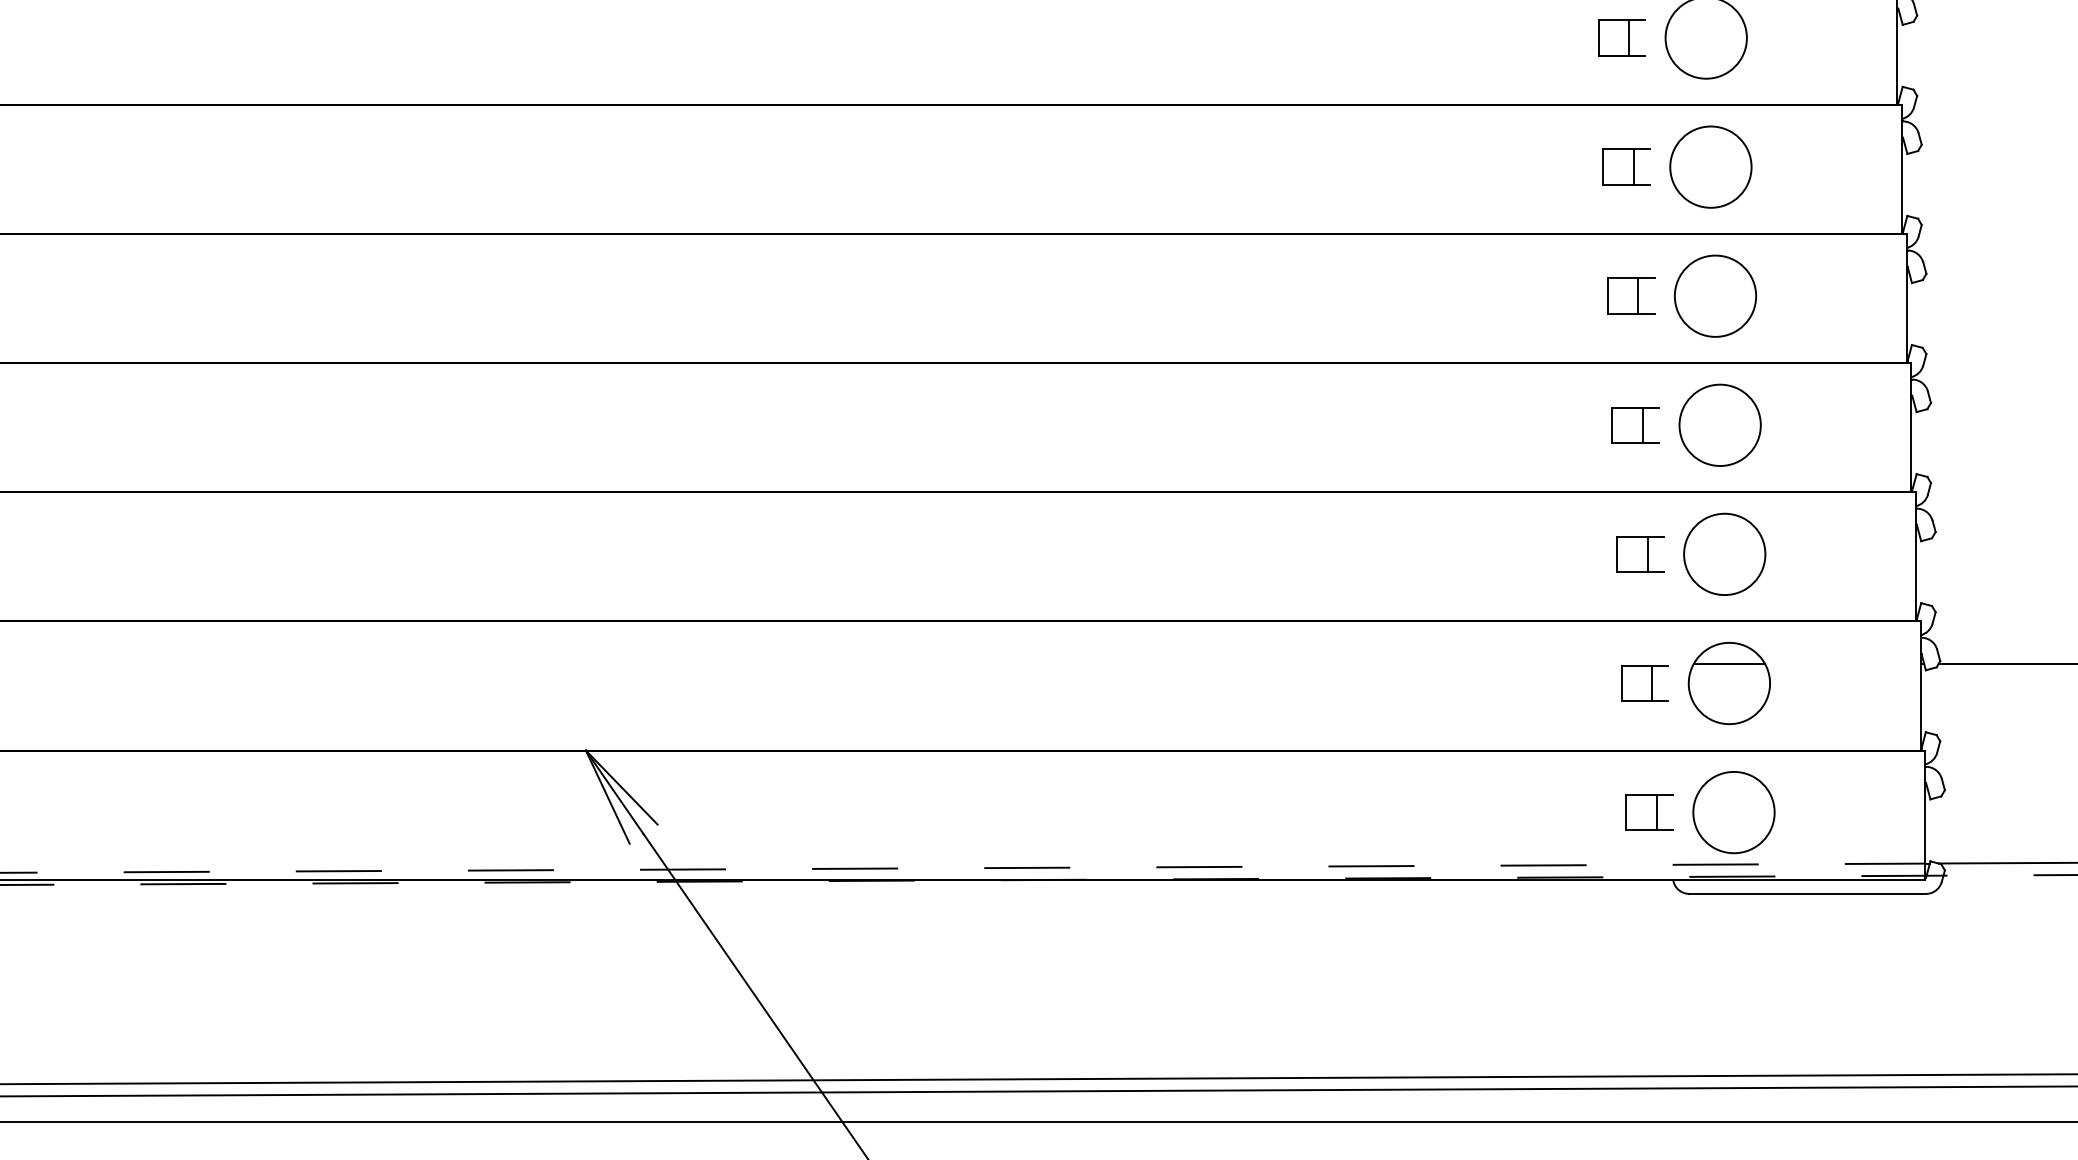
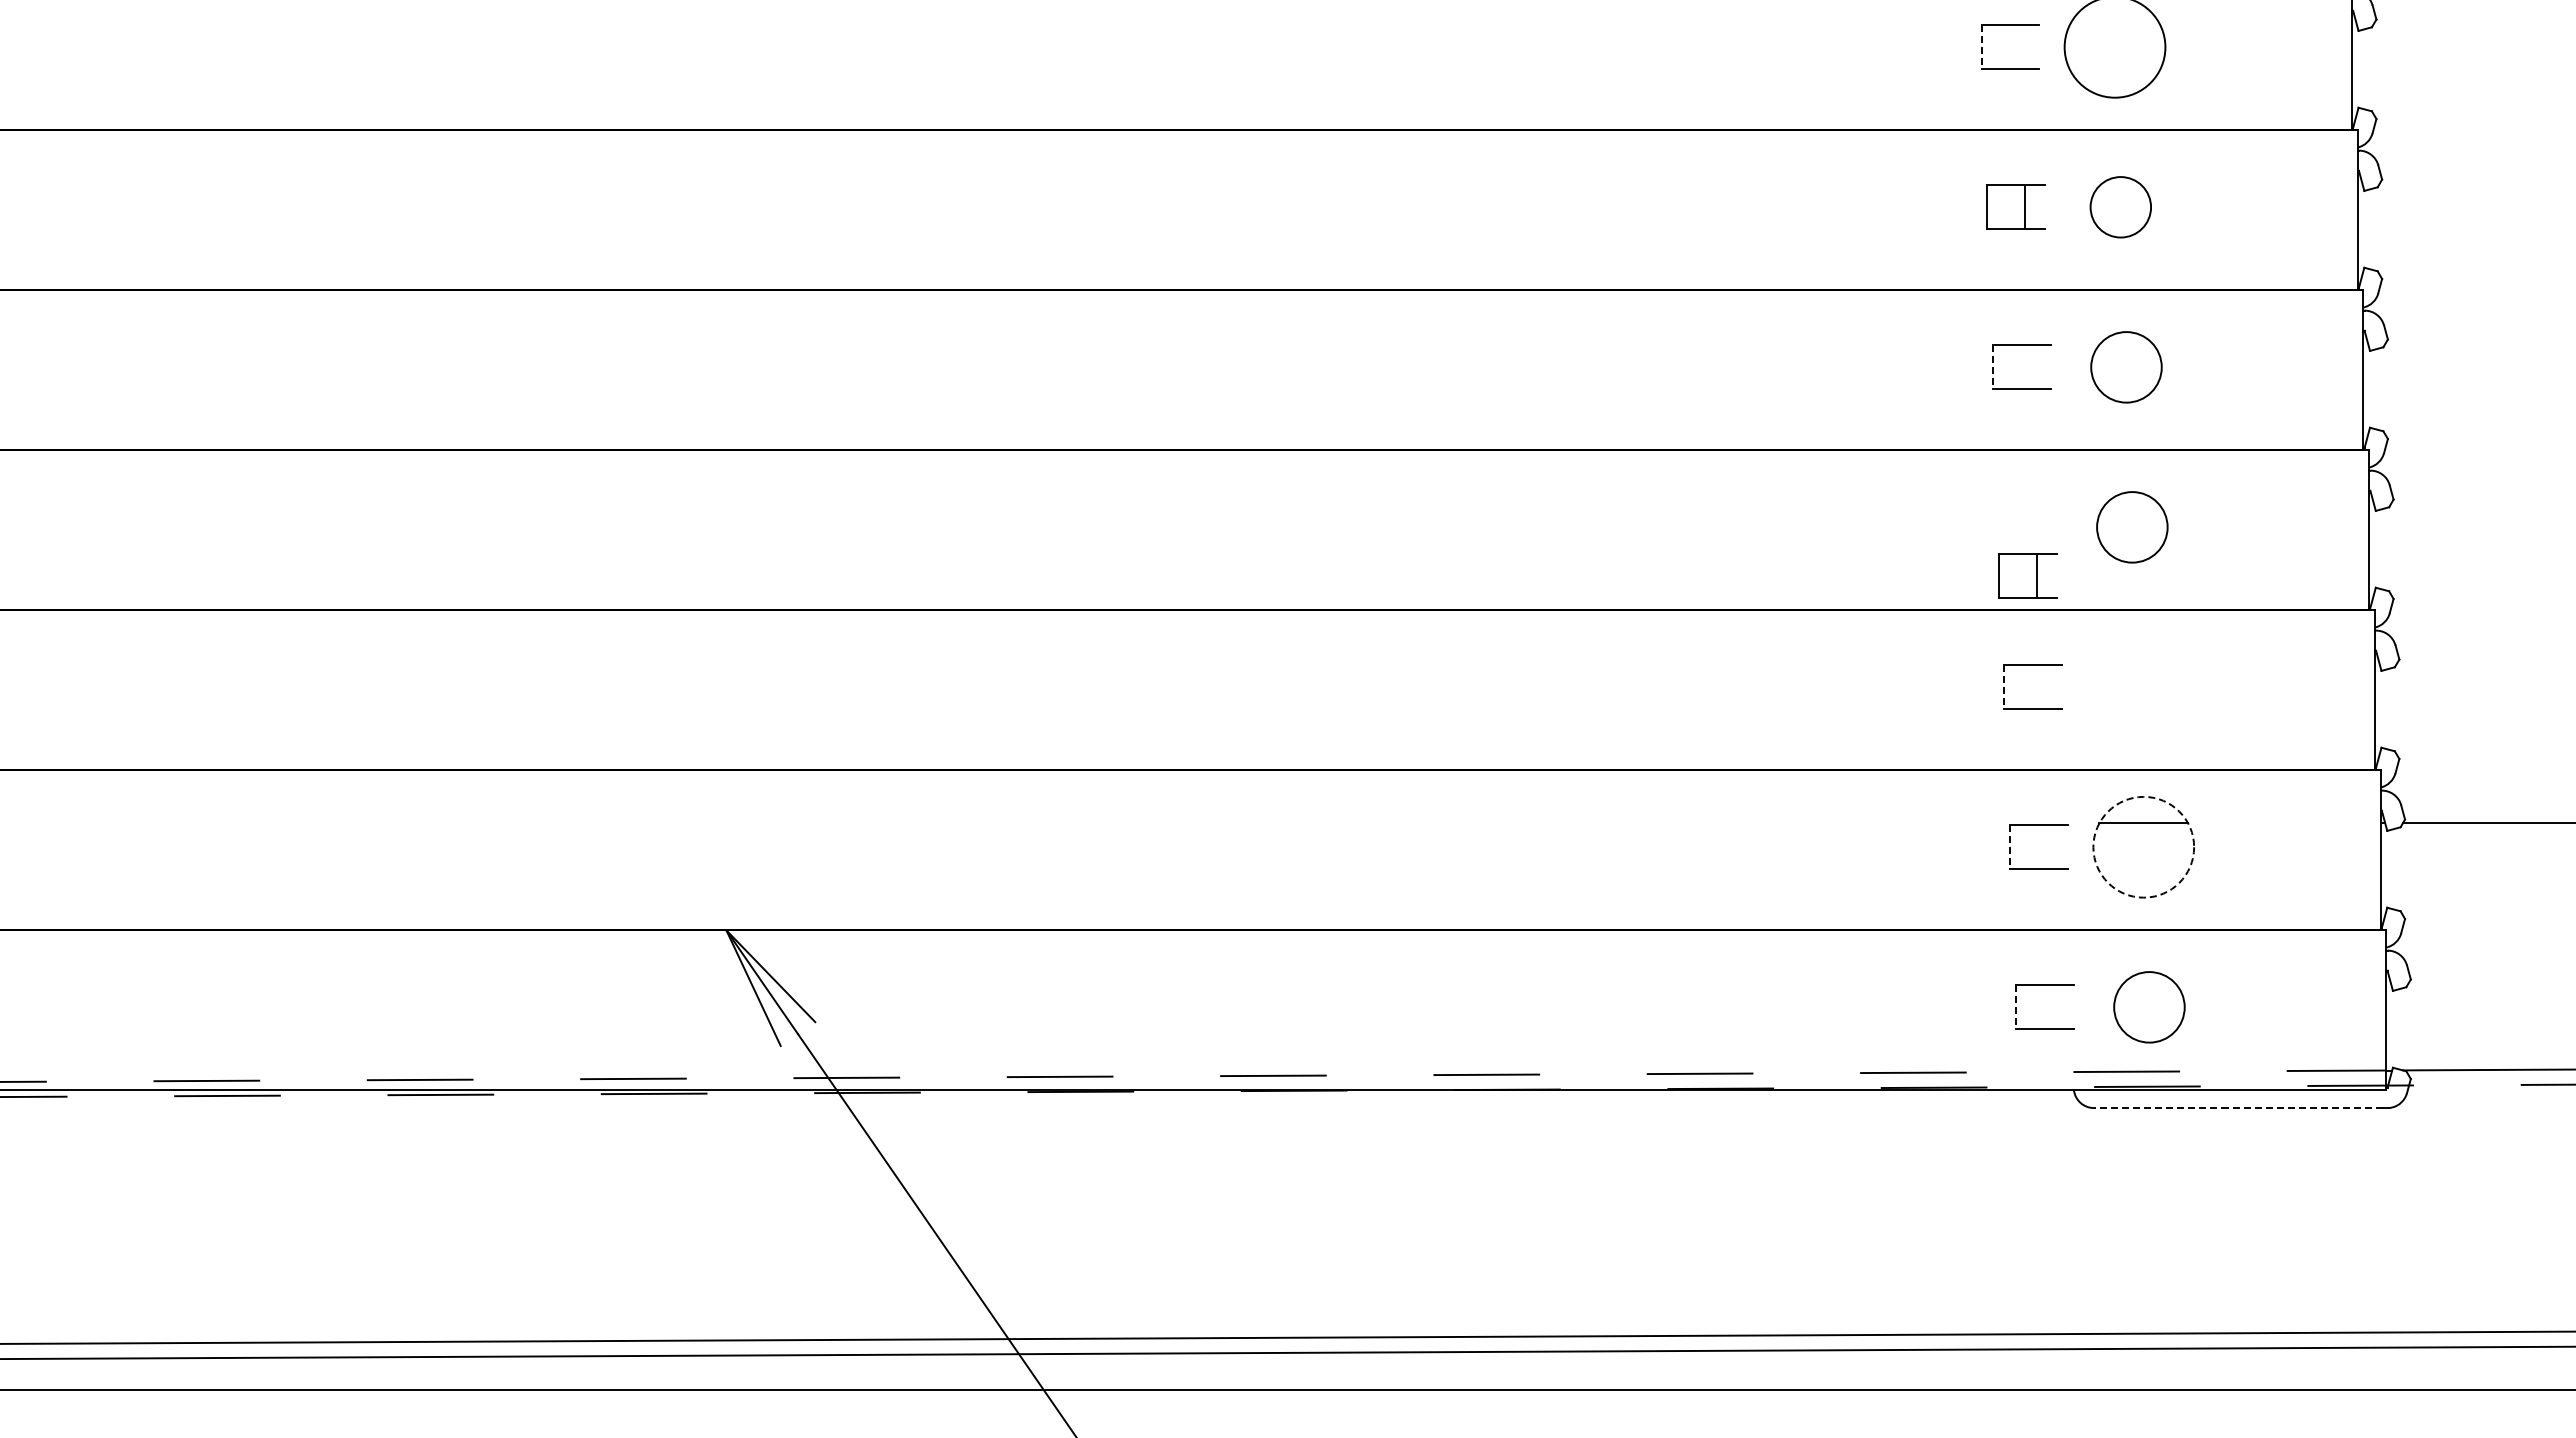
line: (1598, 38) -> (1981, 47), solid -> dashed
line: (1629, 38) -> (2019, 47), removed
circle: (1710, 166) -> (2120, 206), size x0.6
line: (1607, 296) -> (1992, 367), solid -> dashed
line: (1638, 296) -> (2030, 367), removed
circle: (1715, 296) -> (2126, 367), size x0.7
part: (1635, 424) -> (2027, 575), moved
circle: (1720, 425) -> (2132, 527), size x0.7
line: (1617, 554) -> (2004, 687), solid -> dashed
line: (1647, 554) -> (2042, 687), removed
circle: (1724, 554) -> (2137, 687), removed
circle: (1729, 682) -> (2143, 846), solid -> dashed
line: (1621, 683) -> (2010, 847), solid -> dashed
line: (1652, 683) -> (2048, 847), removed
line: (1625, 812) -> (2015, 1007), solid -> dashed
line: (1656, 812) -> (2053, 1007), removed
circle: (1734, 812) -> (2149, 1007), size x0.7
line: (1805, 894) -> (2237, 1108), solid -> dashed

